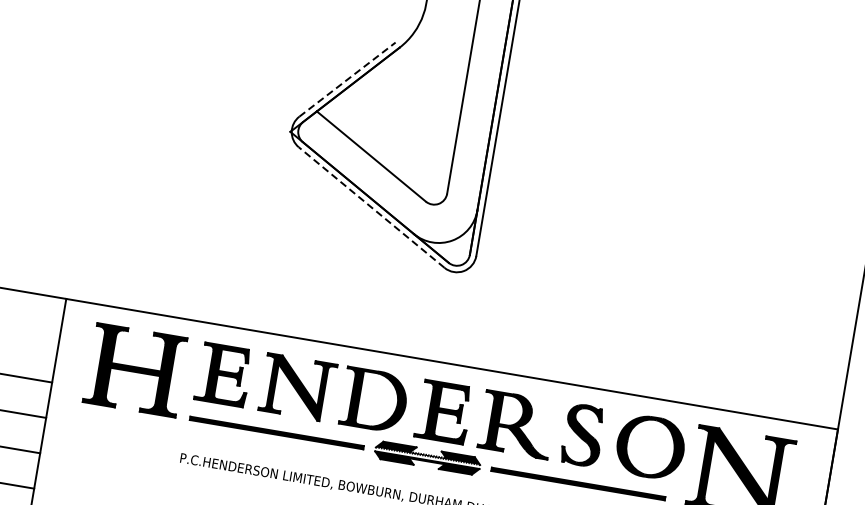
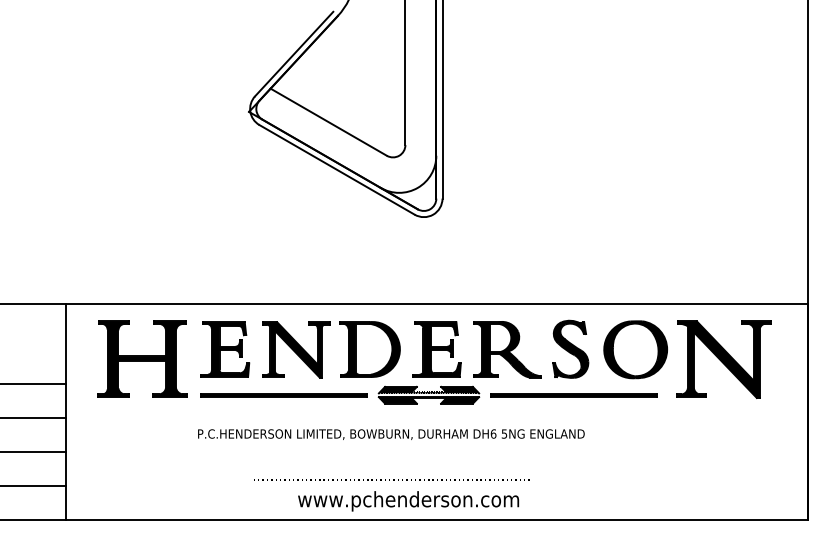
line: (347, 80) -> (294, 54), dashed -> solid
line: (372, 207) -> (337, 169), dashed -> solid

